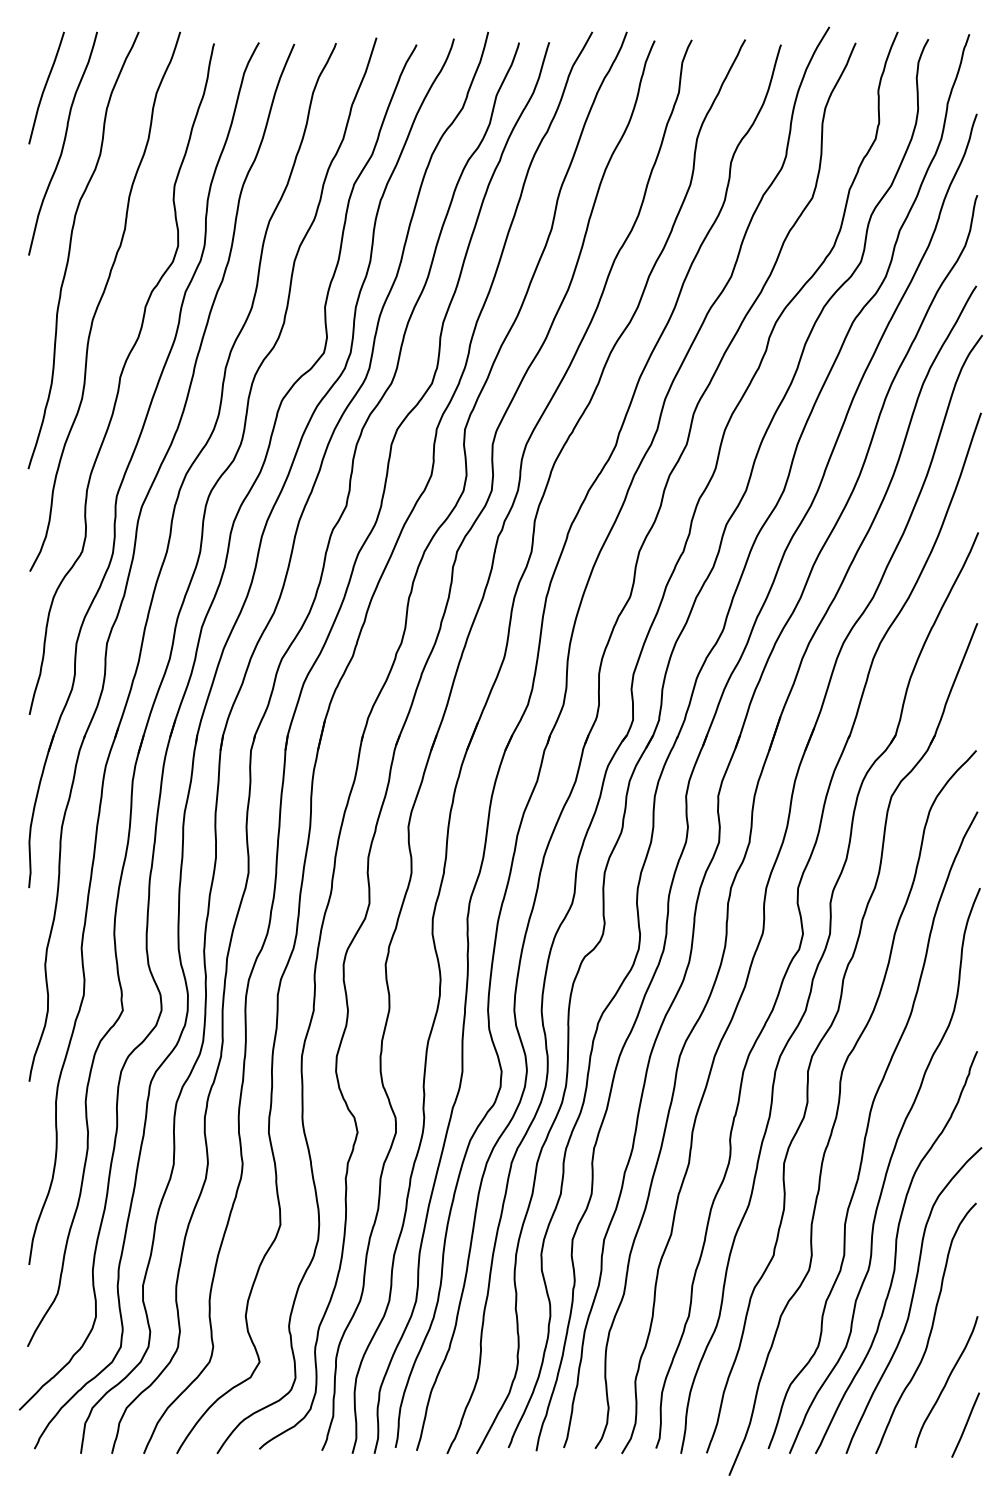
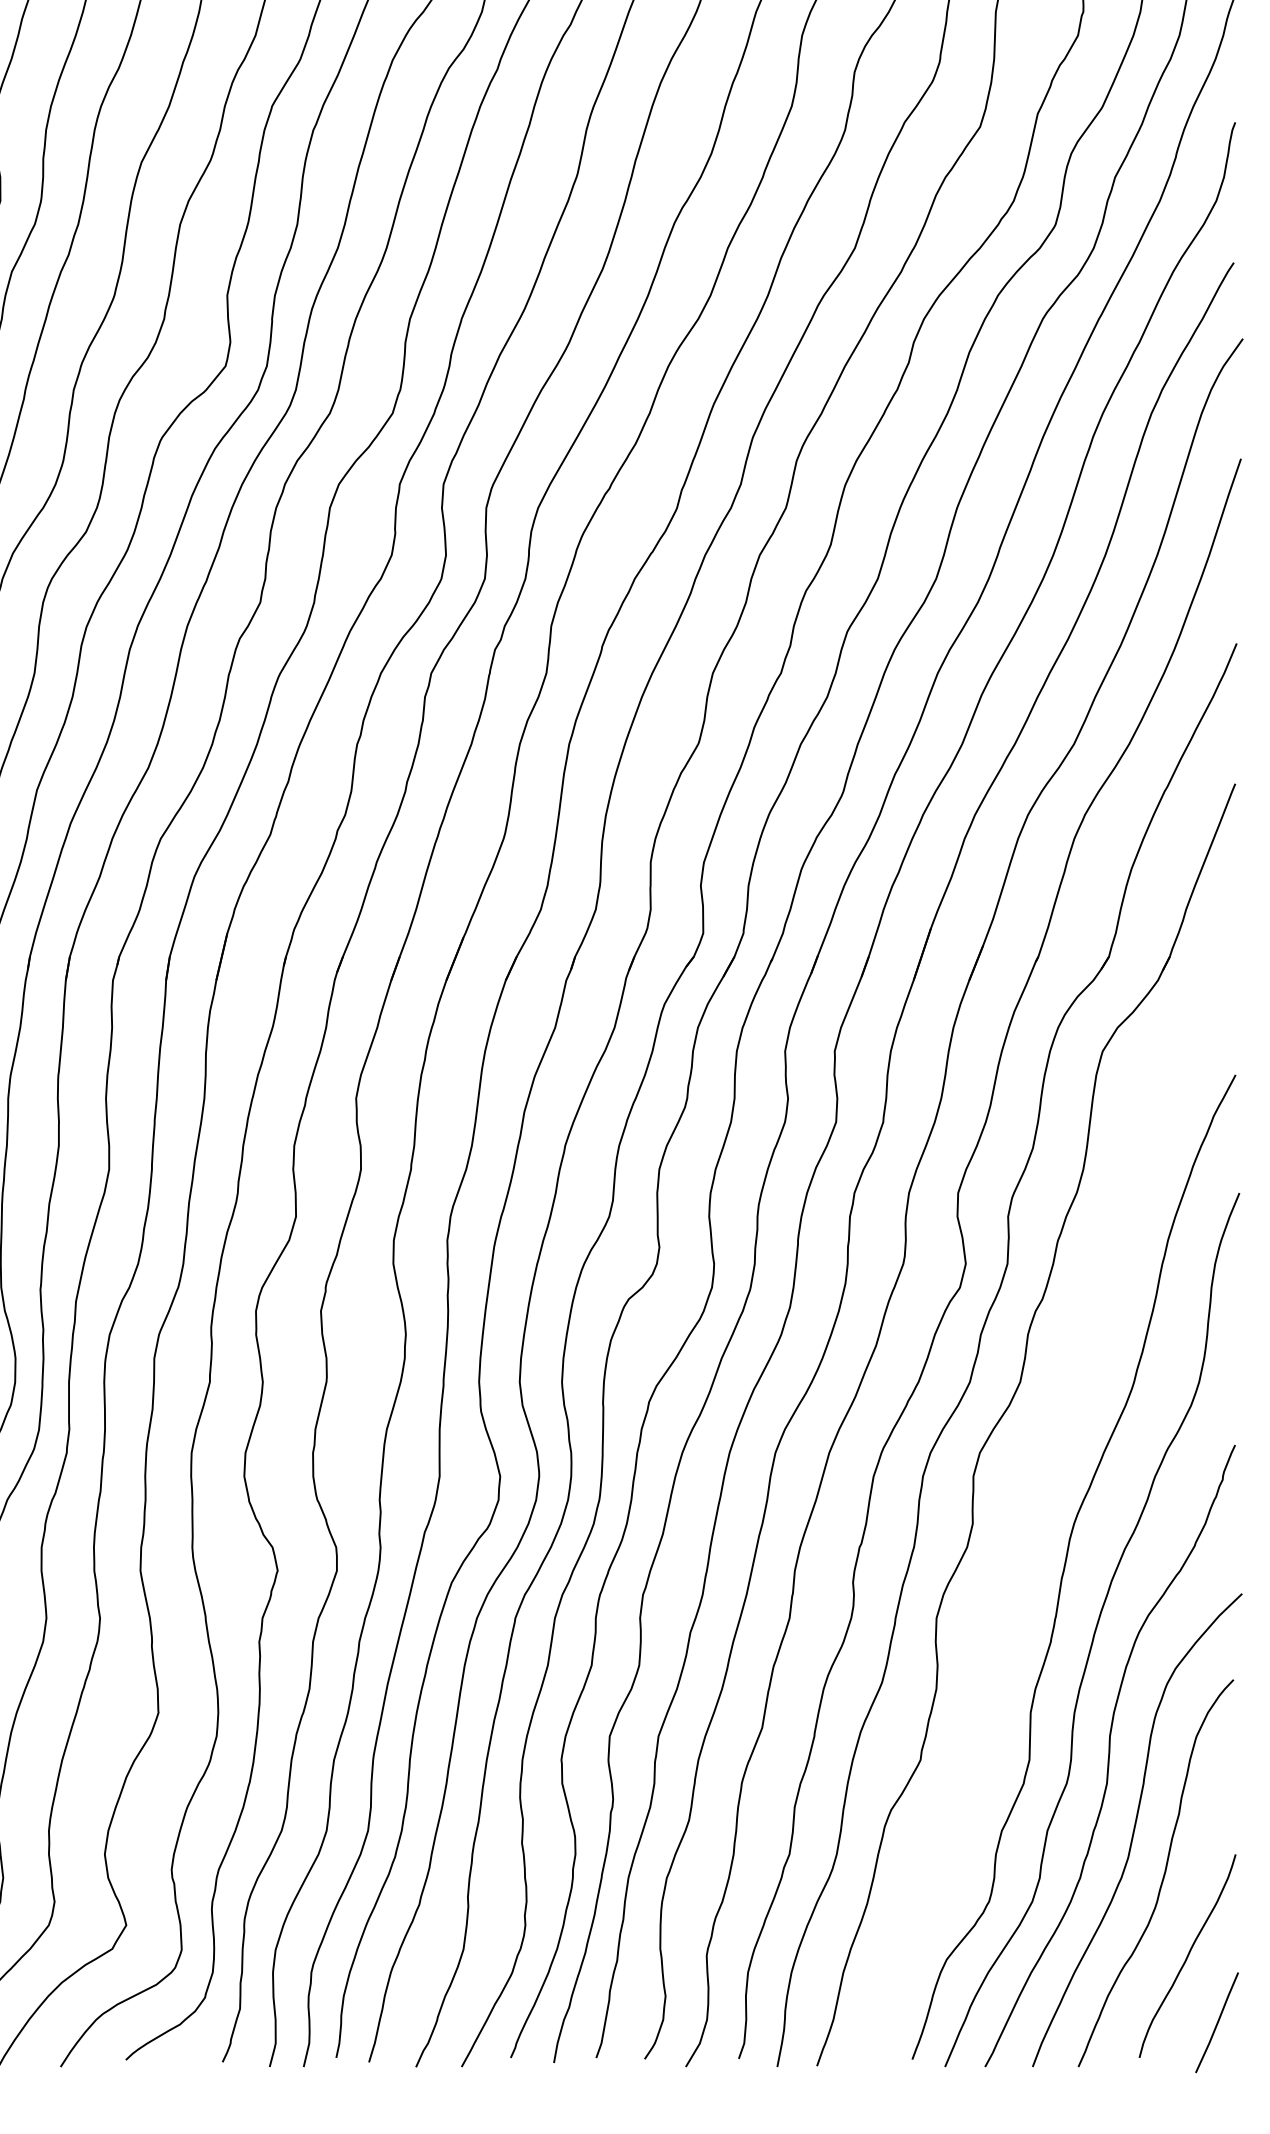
curve: (838, 1111) -> (1020, 1538), removed

